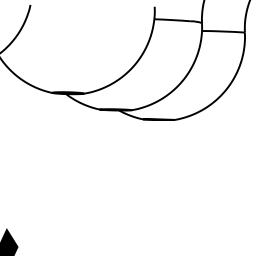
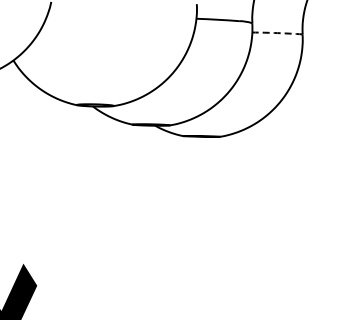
arc: (223, 31) -> (277, 33), solid -> dashed

